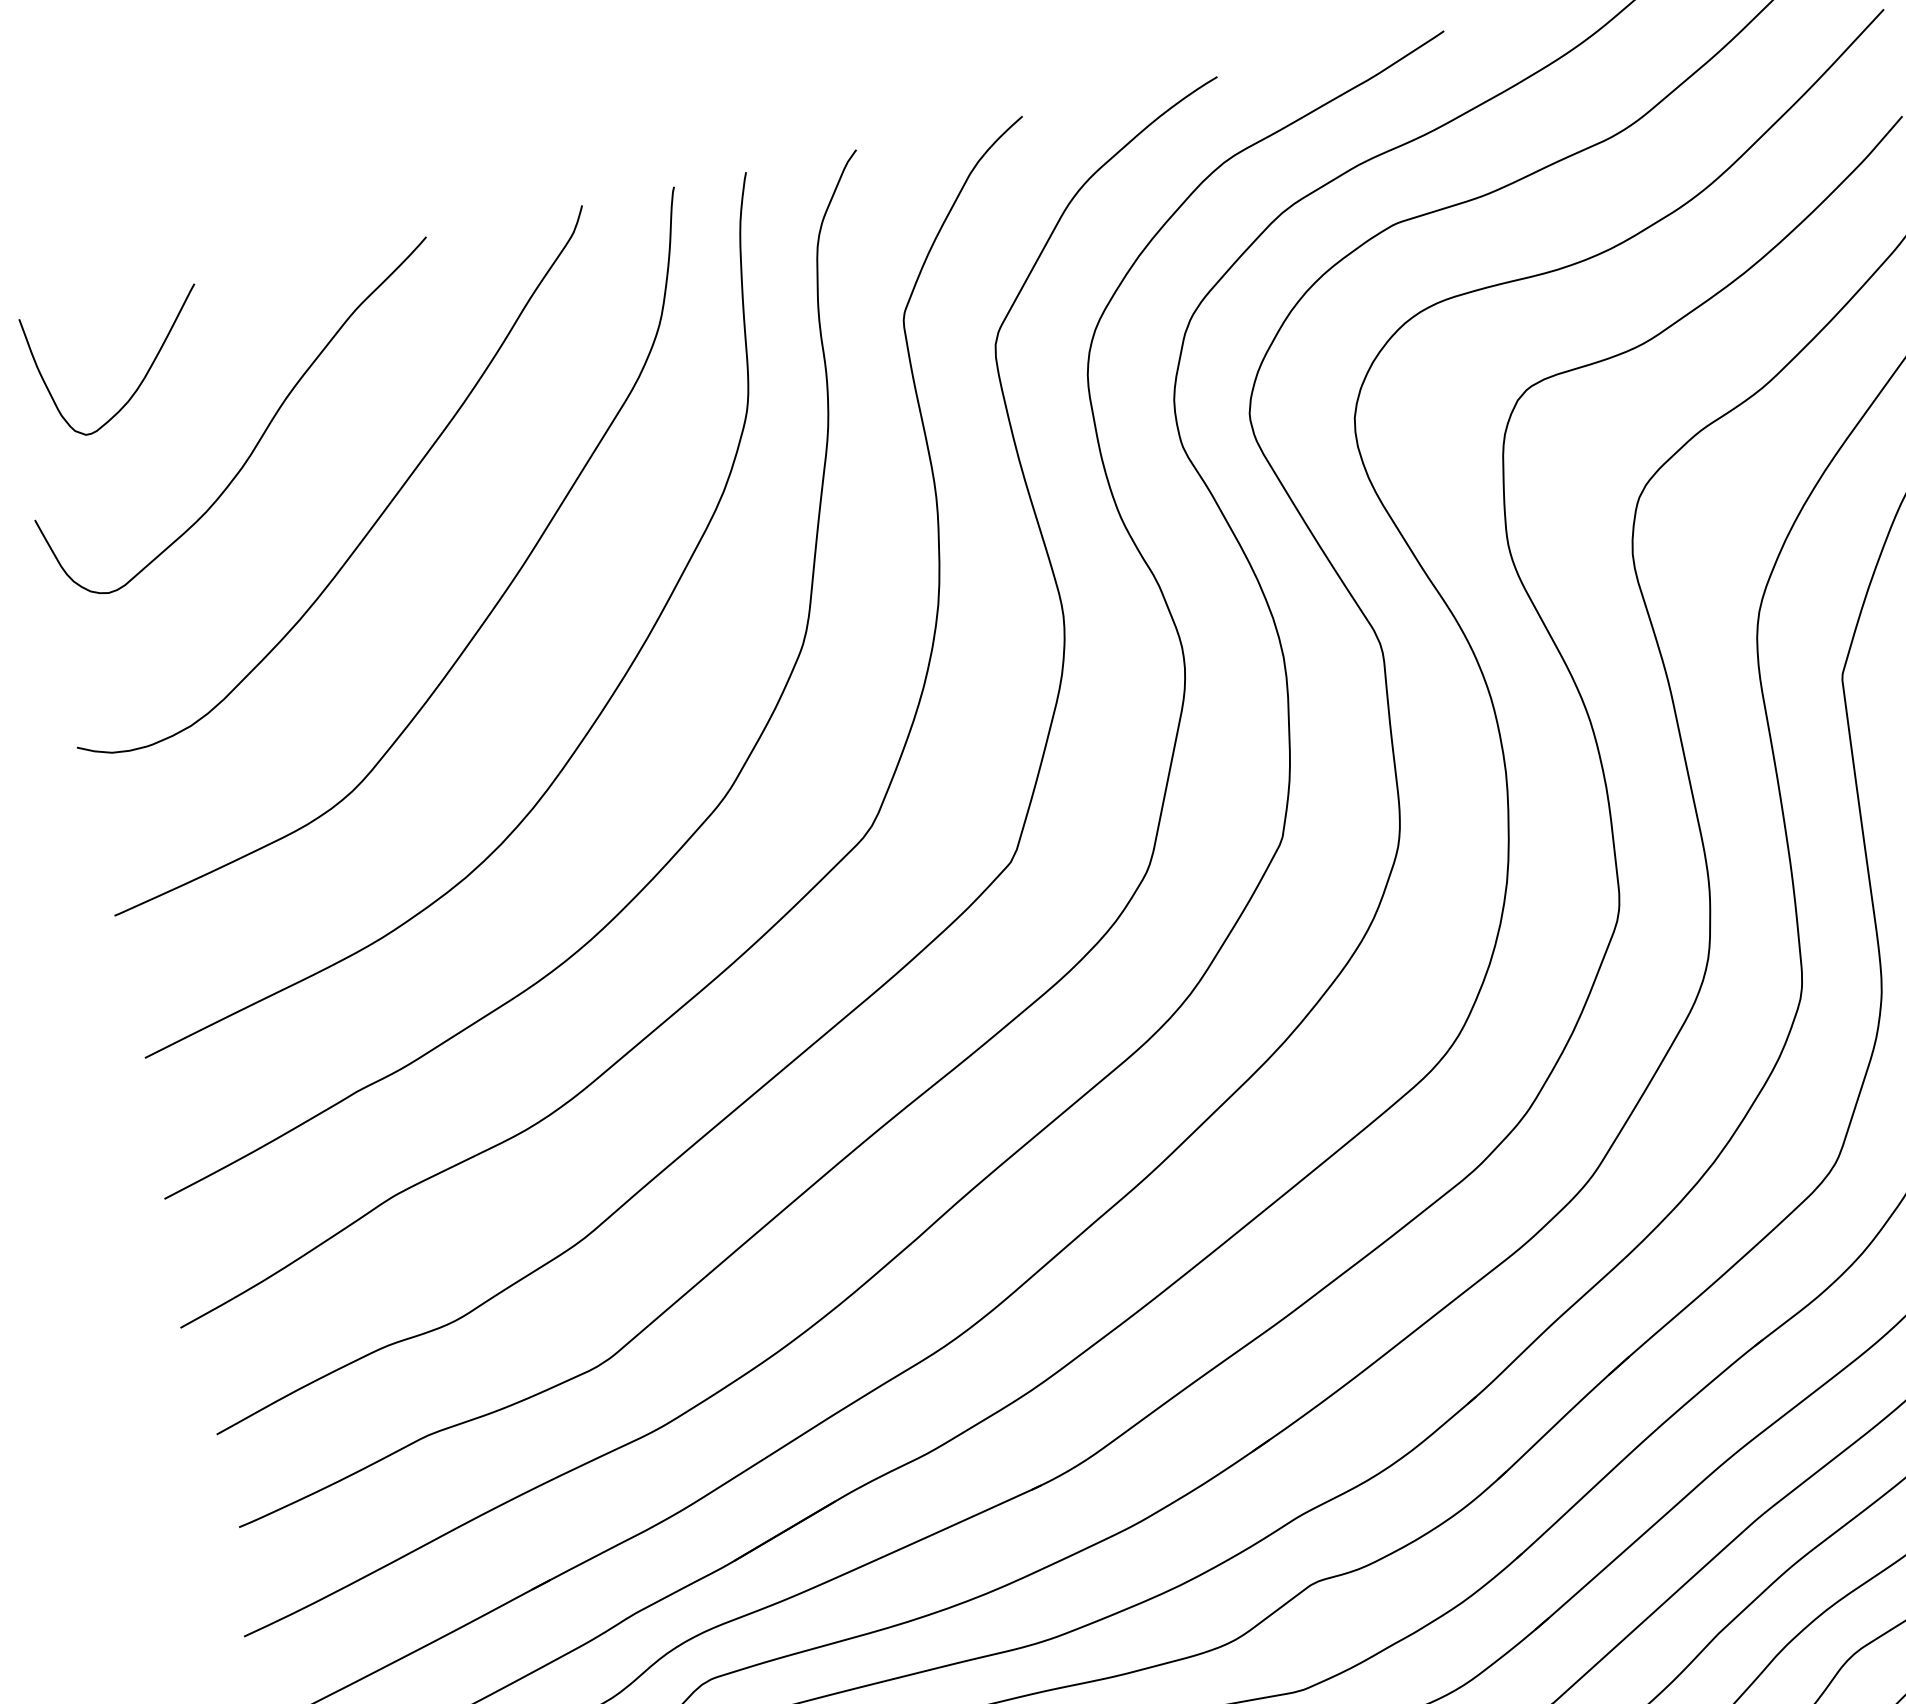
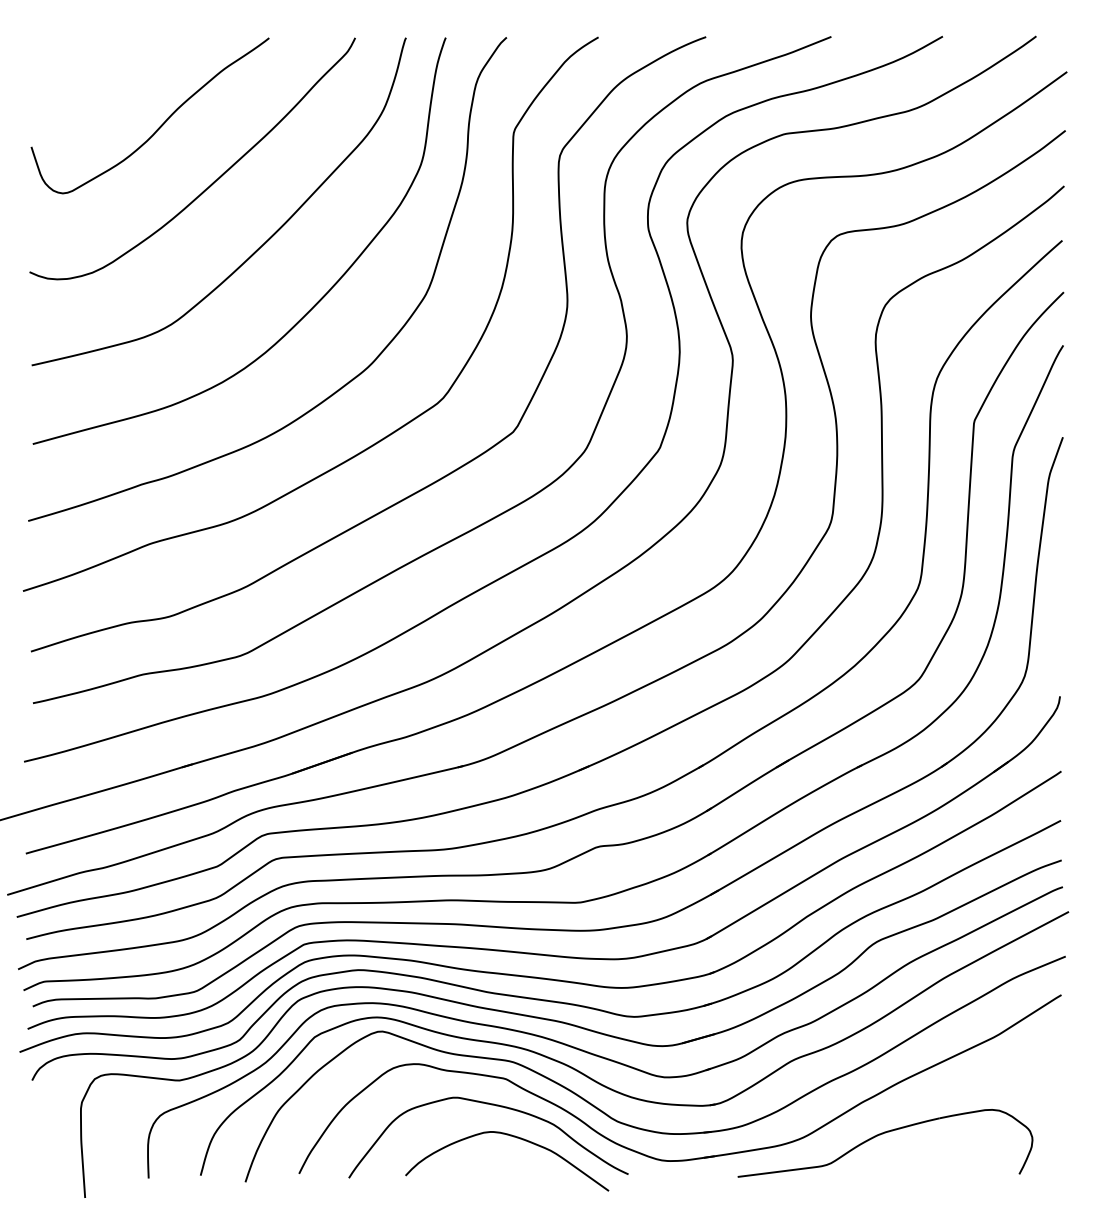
curve: (143, 375) -> (104, 81), removed

